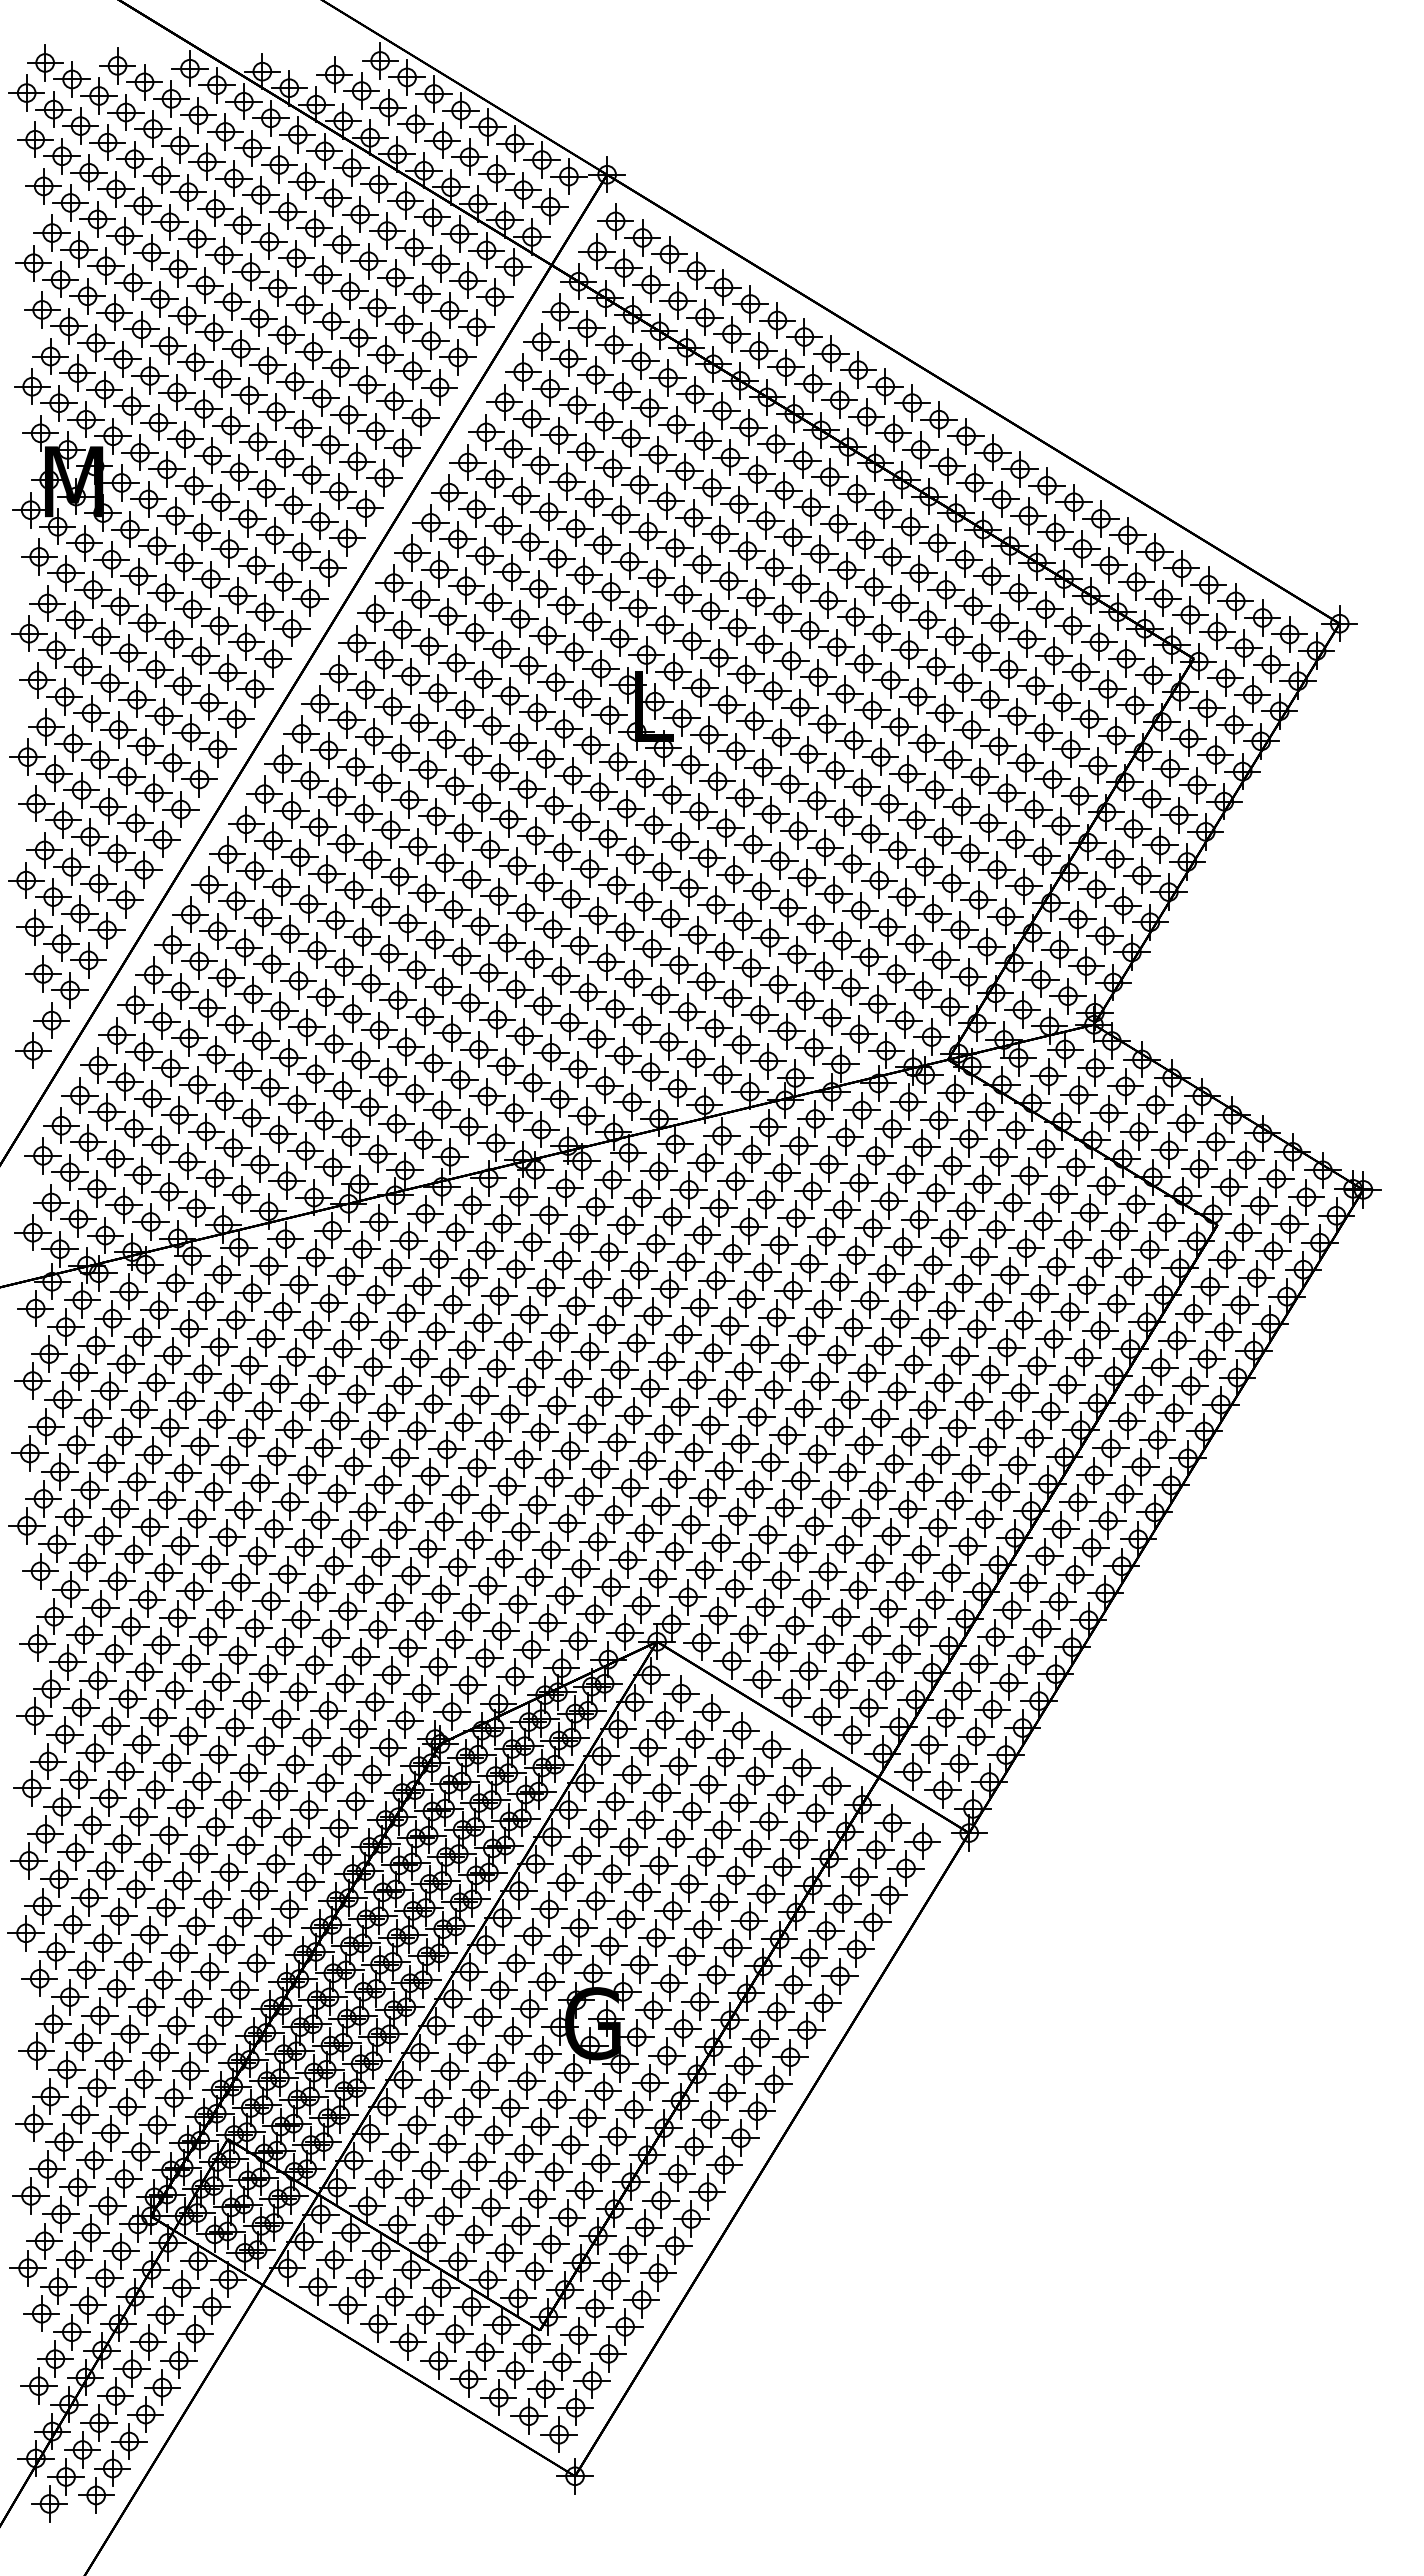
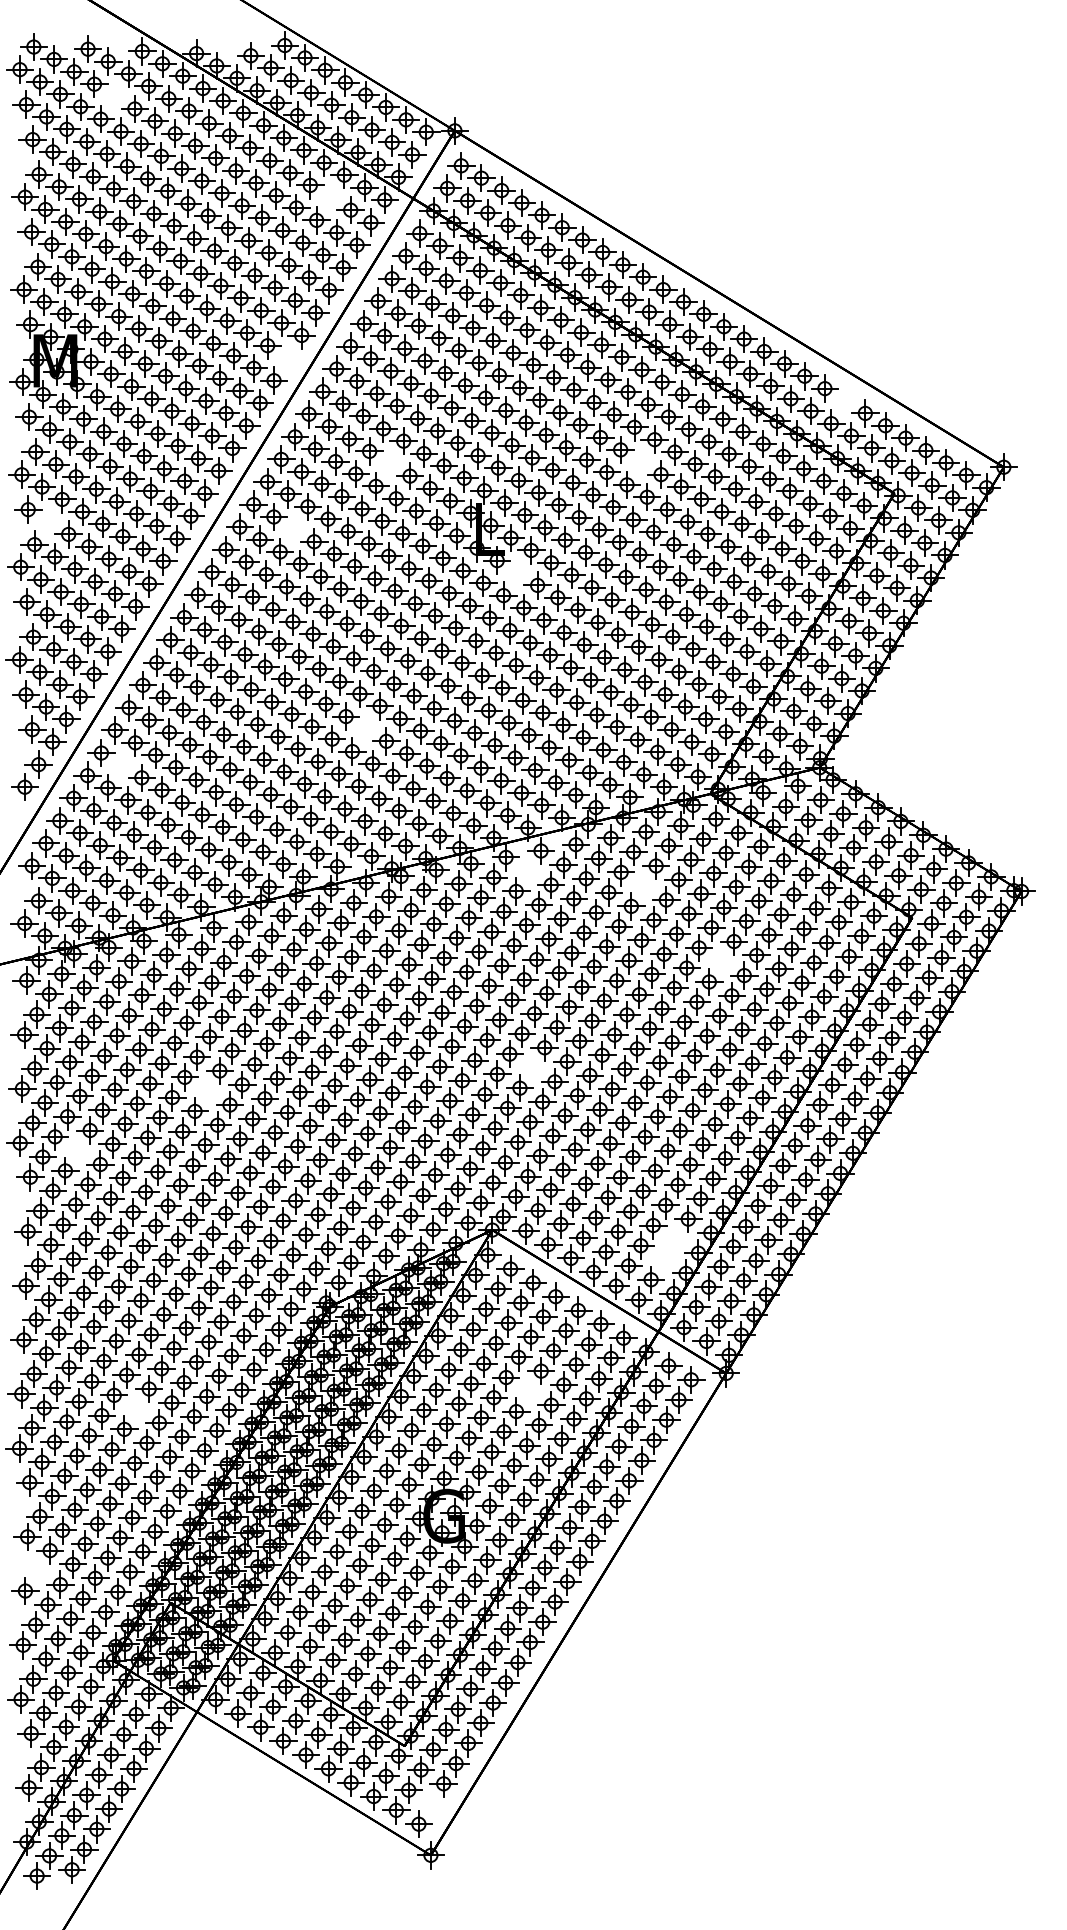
part: (152, 128) -> (114, 96), removed
part: (440, 263) -> (330, 197), removed
part: (384, 477) -> (288, 357), removed
part: (1127, 535) -> (844, 401), removed
part: (855, 616) -> (641, 461), removed
part: (520, 618) -> (390, 463), removed
part: (64, 696) -> (48, 521), removed
part: (392, 706) -> (294, 529), removed
part: (690, 764) -> (517, 572), removed
part: (488, 972) -> (366, 728), removed
part: (162, 1021) -> (121, 765), removed
part: (705, 1162) -> (528, 870), removed
part: (858, 1182) -> (643, 885), removed
part: (963, 1283) -> (721, 961), removed
part: (710, 1425) -> (532, 1068), removed
part: (276, 1456) -> (207, 1091), removed
part: (103, 1535) -> (77, 1150), removed
part: (893, 1667) -> (669, 1249), removed
part: (705, 1856) -> (528, 1390), removed
part: (182, 1880) -> (136, 1408), removed
part: (50, 2096) -> (37, 1570), removed
part: (575, 2407) -> (431, 1803), removed

